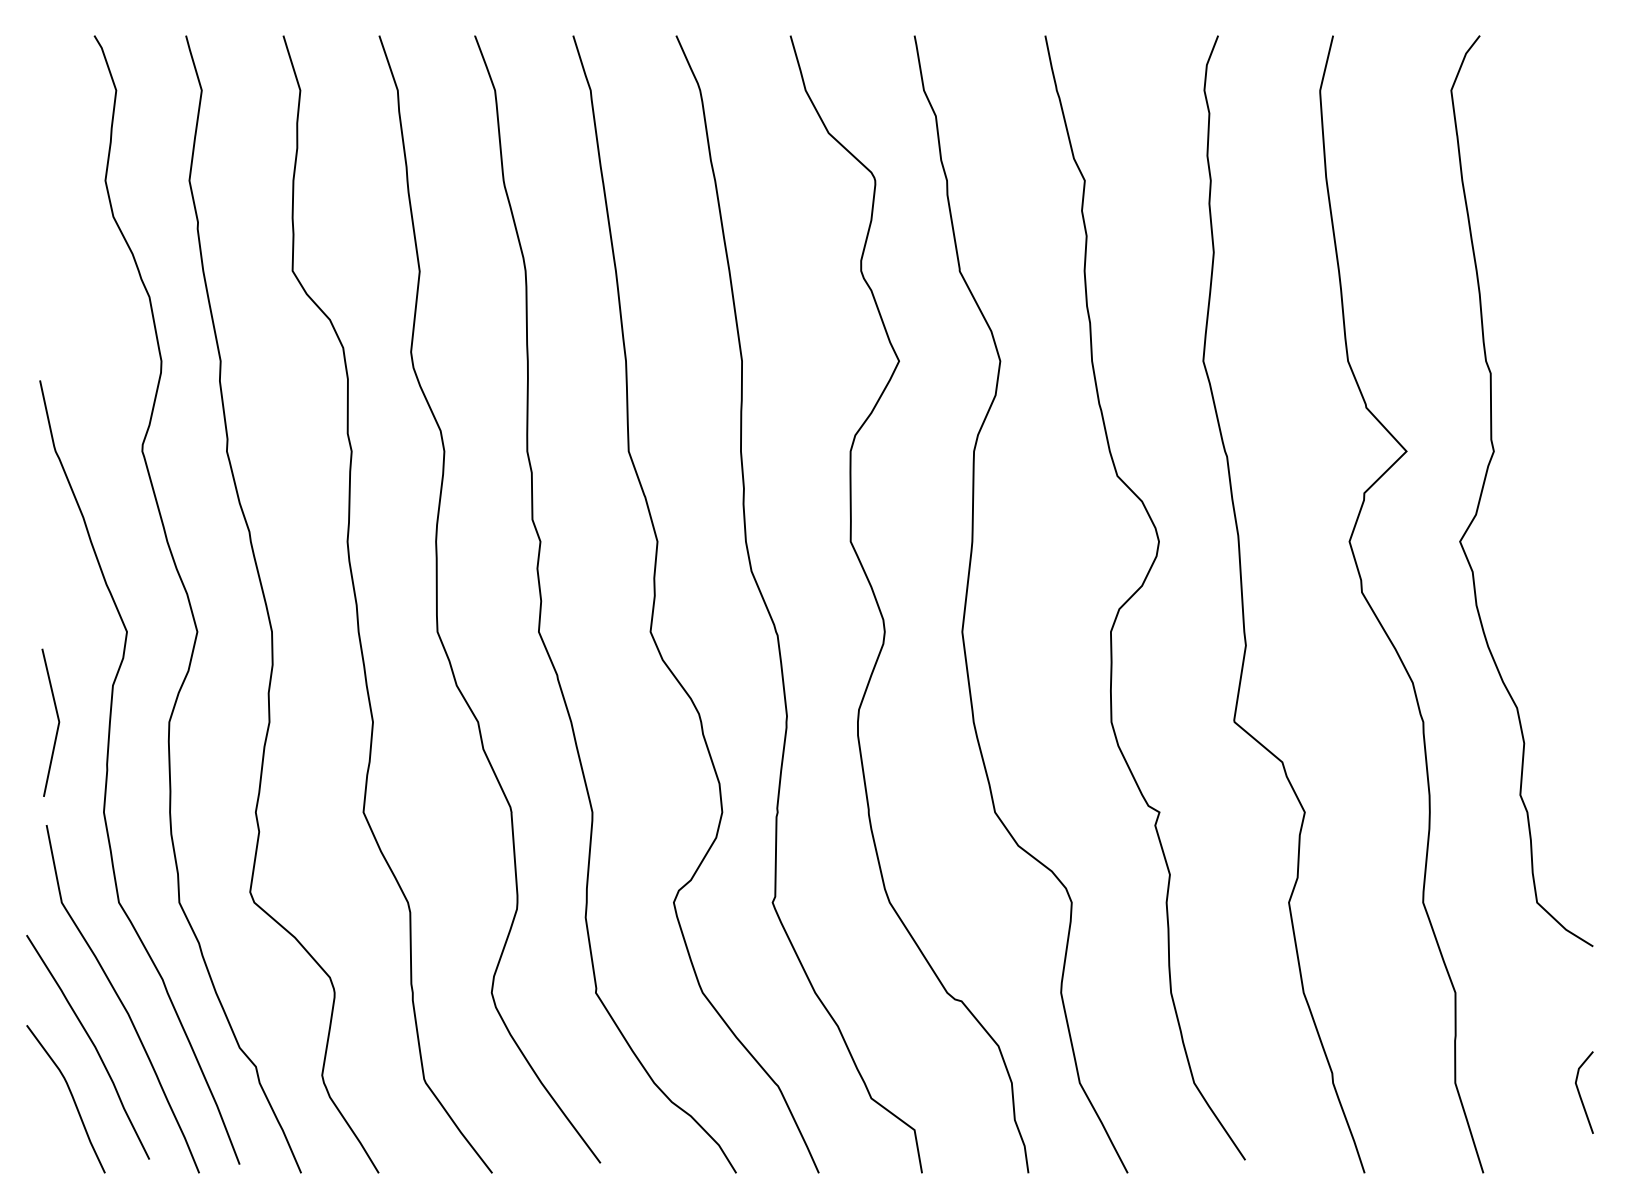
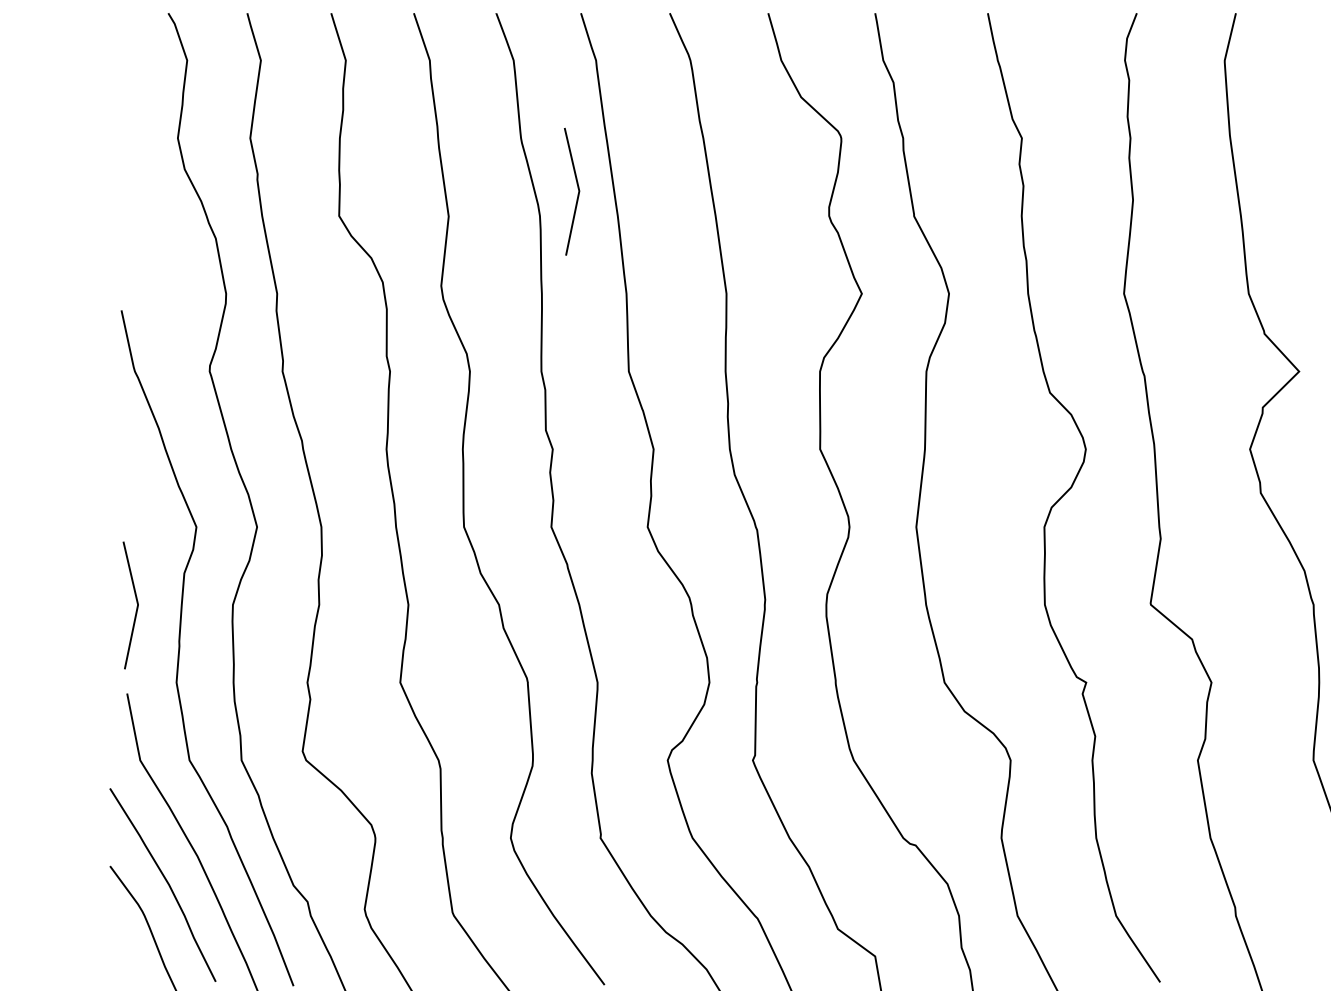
line: (569, 244) -> (577, 193), added

